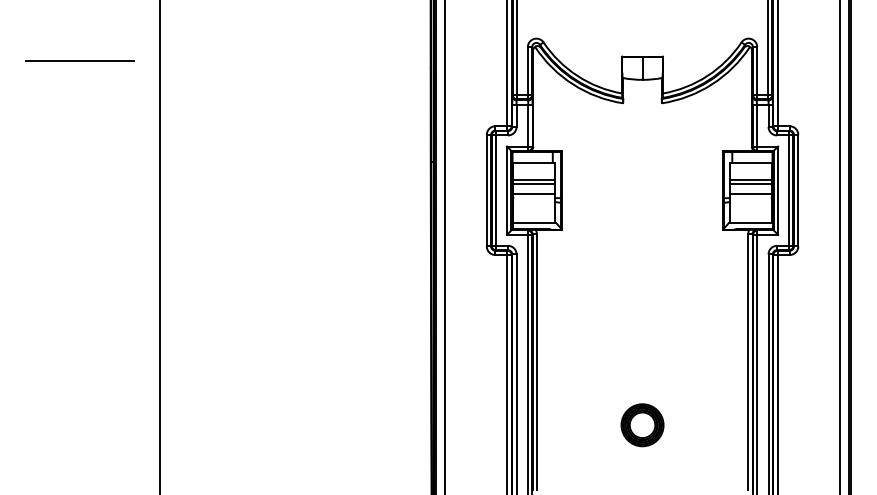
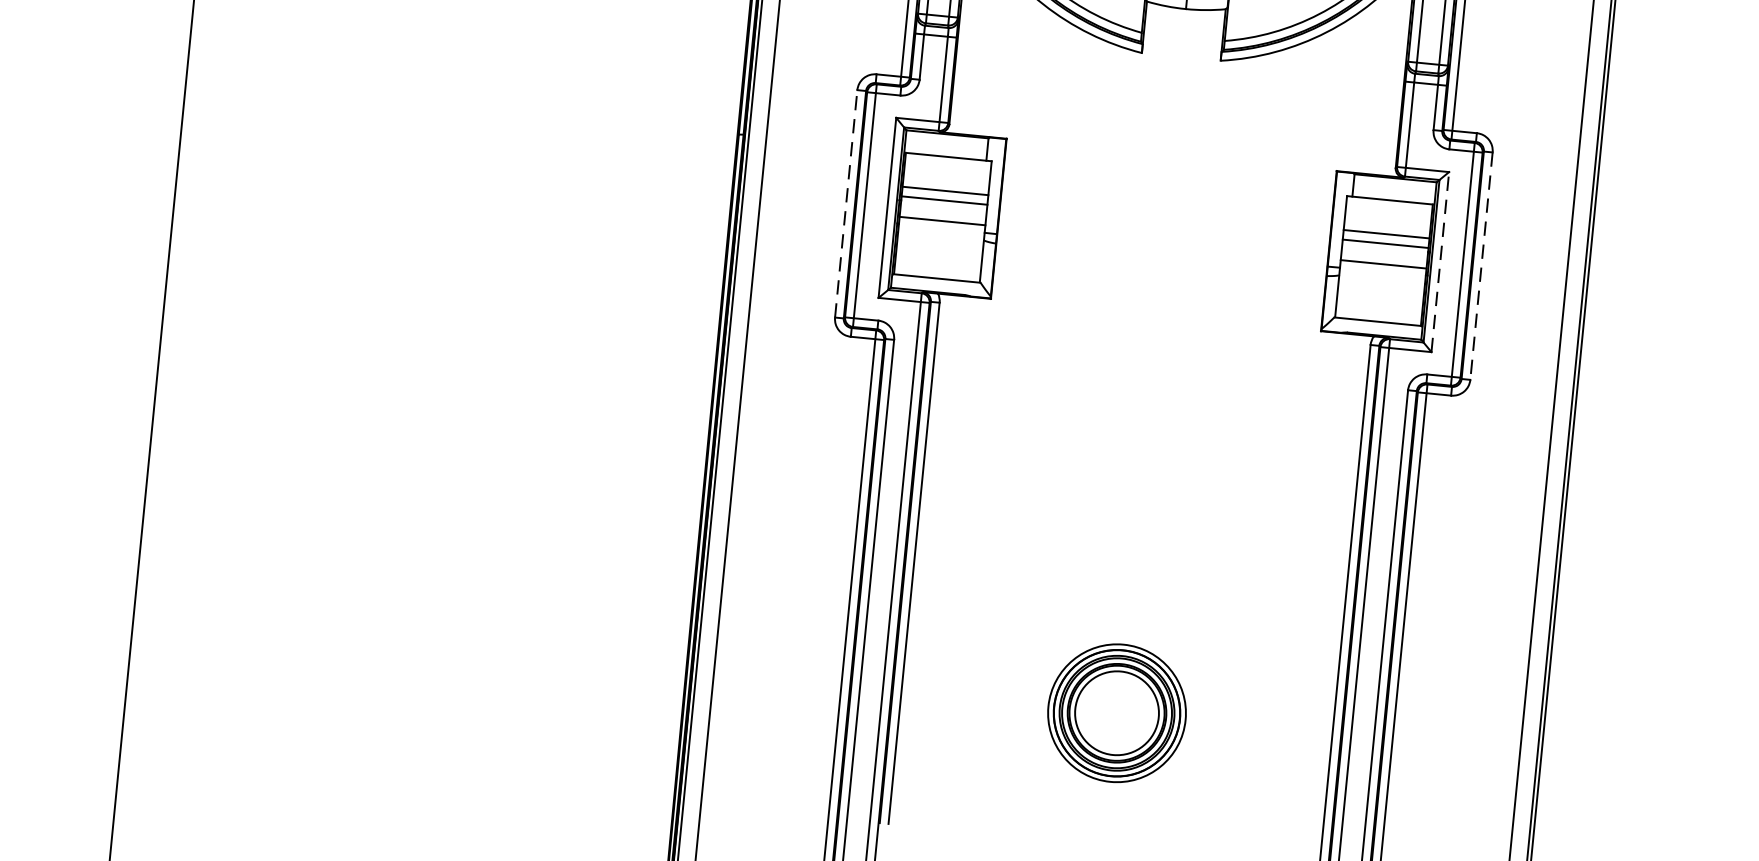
line: (486, 190) -> (845, 203), solid -> dashed
line: (778, 190) -> (1441, 261), solid -> dashed
line: (798, 190) -> (1481, 265), solid -> dashed
part: (642, 425) -> (1116, 713), size x1.6

